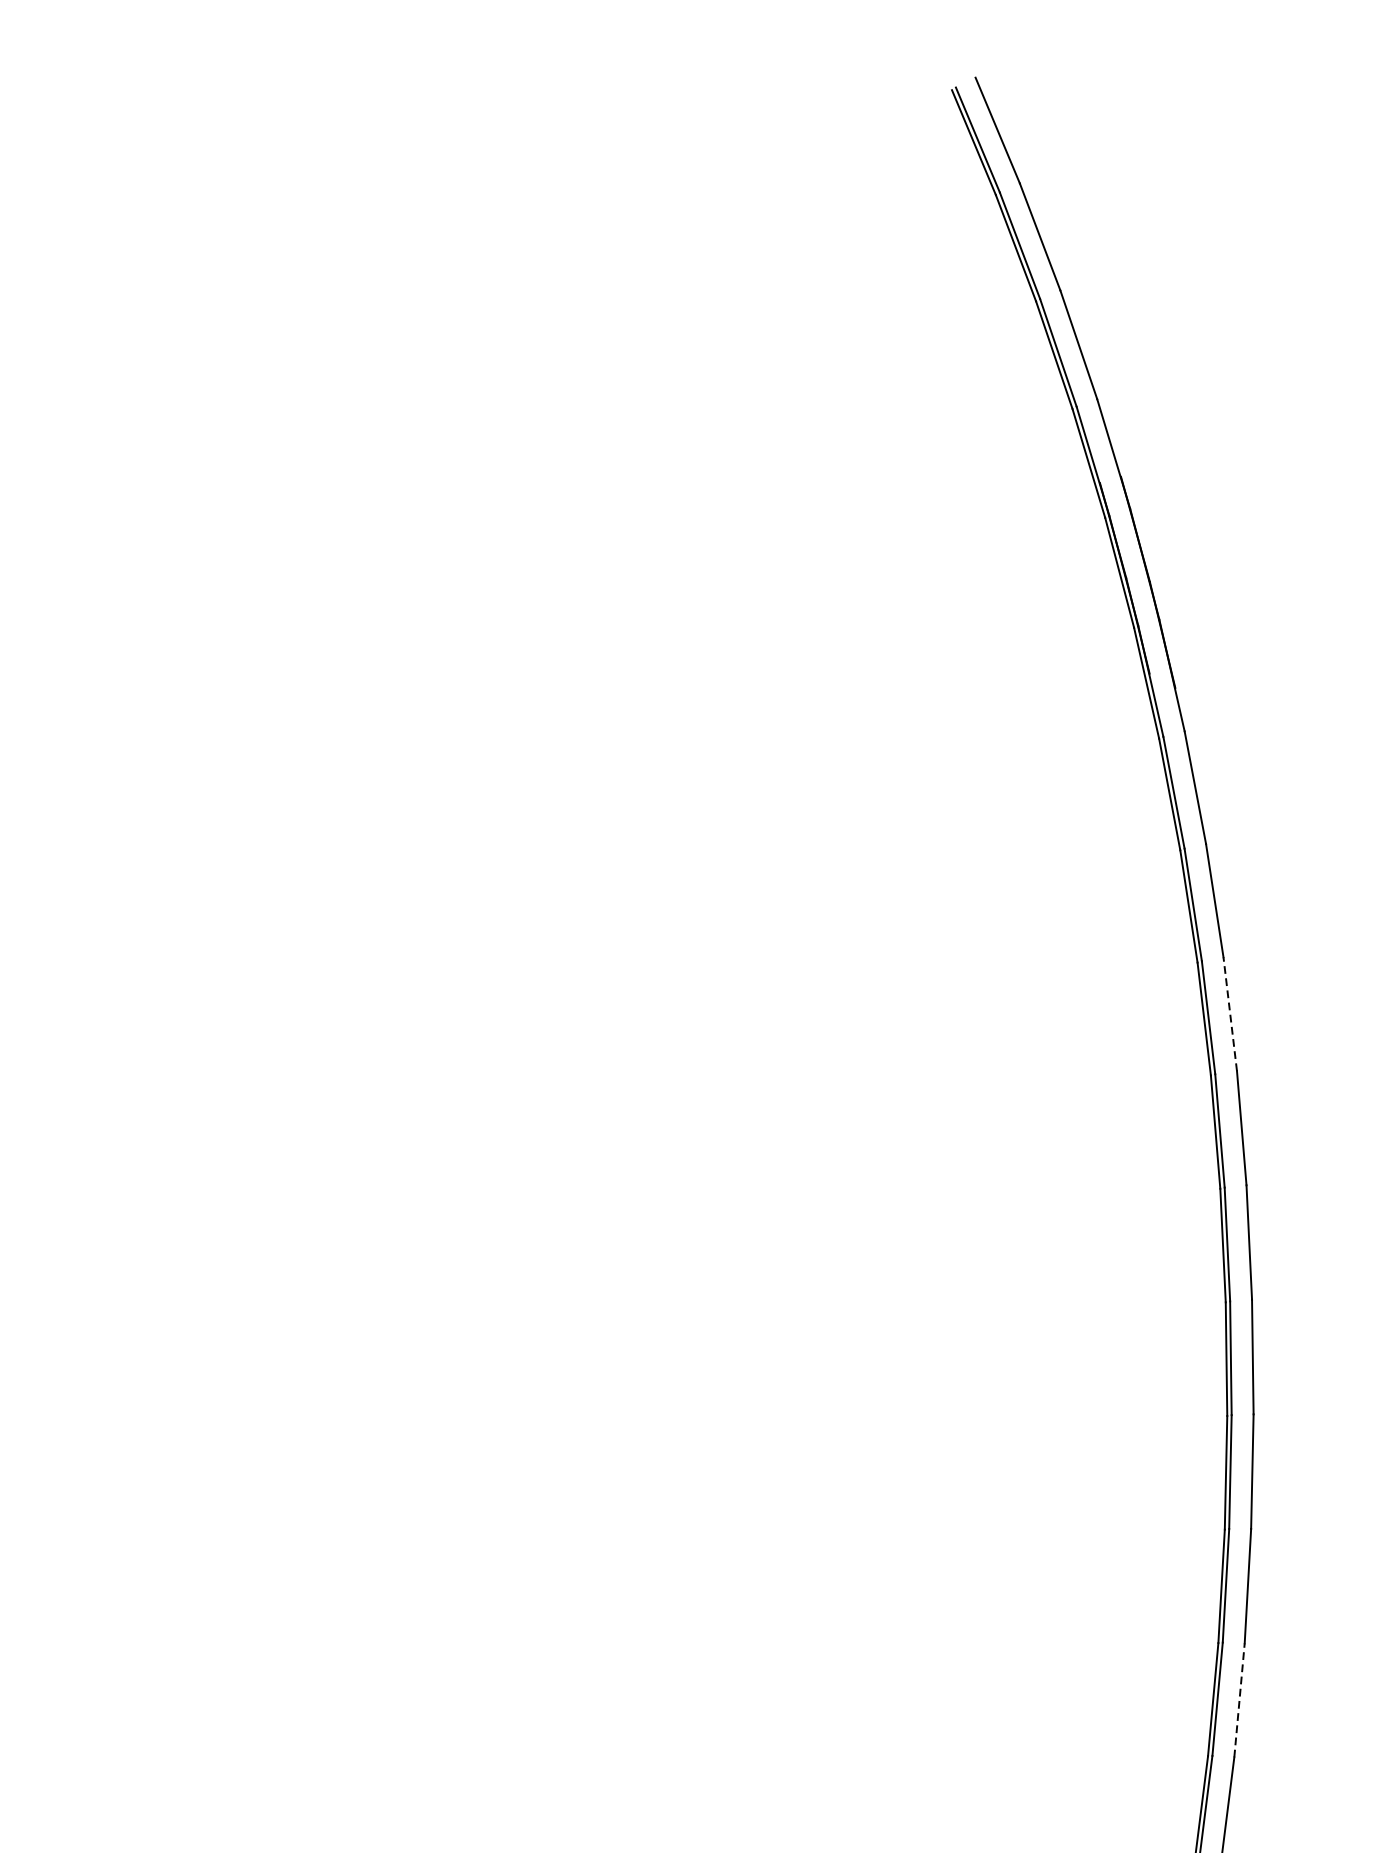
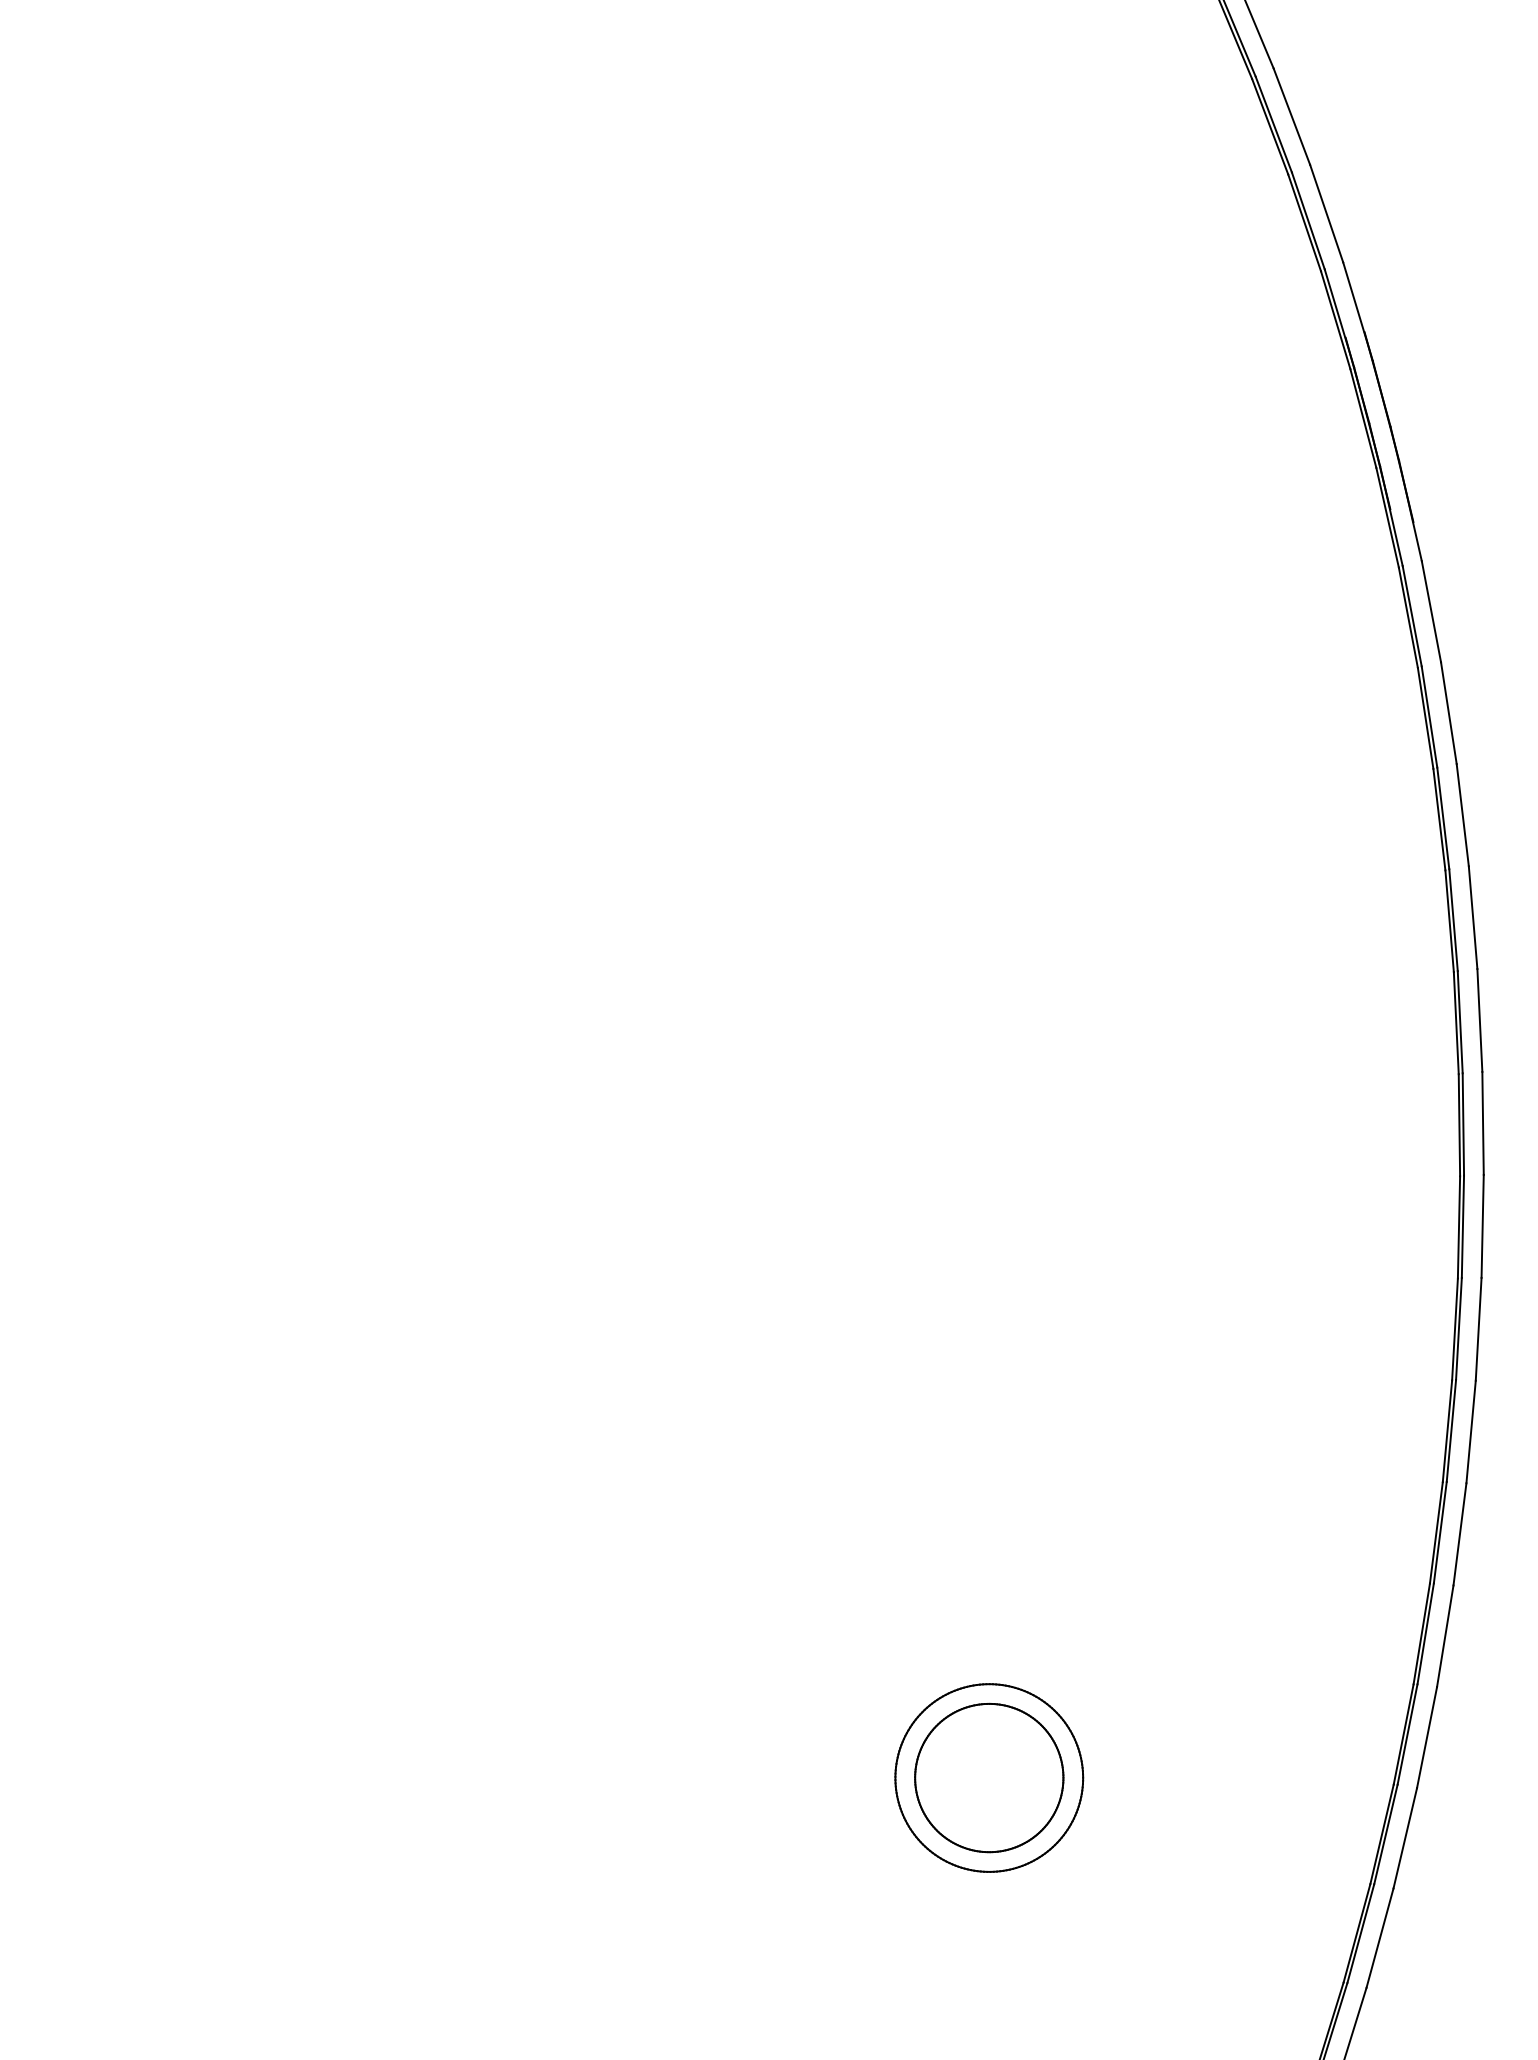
line: (1229, 1014) -> (1462, 815), dashed -> solid
line: (1239, 1699) -> (1471, 1431), dashed -> solid

